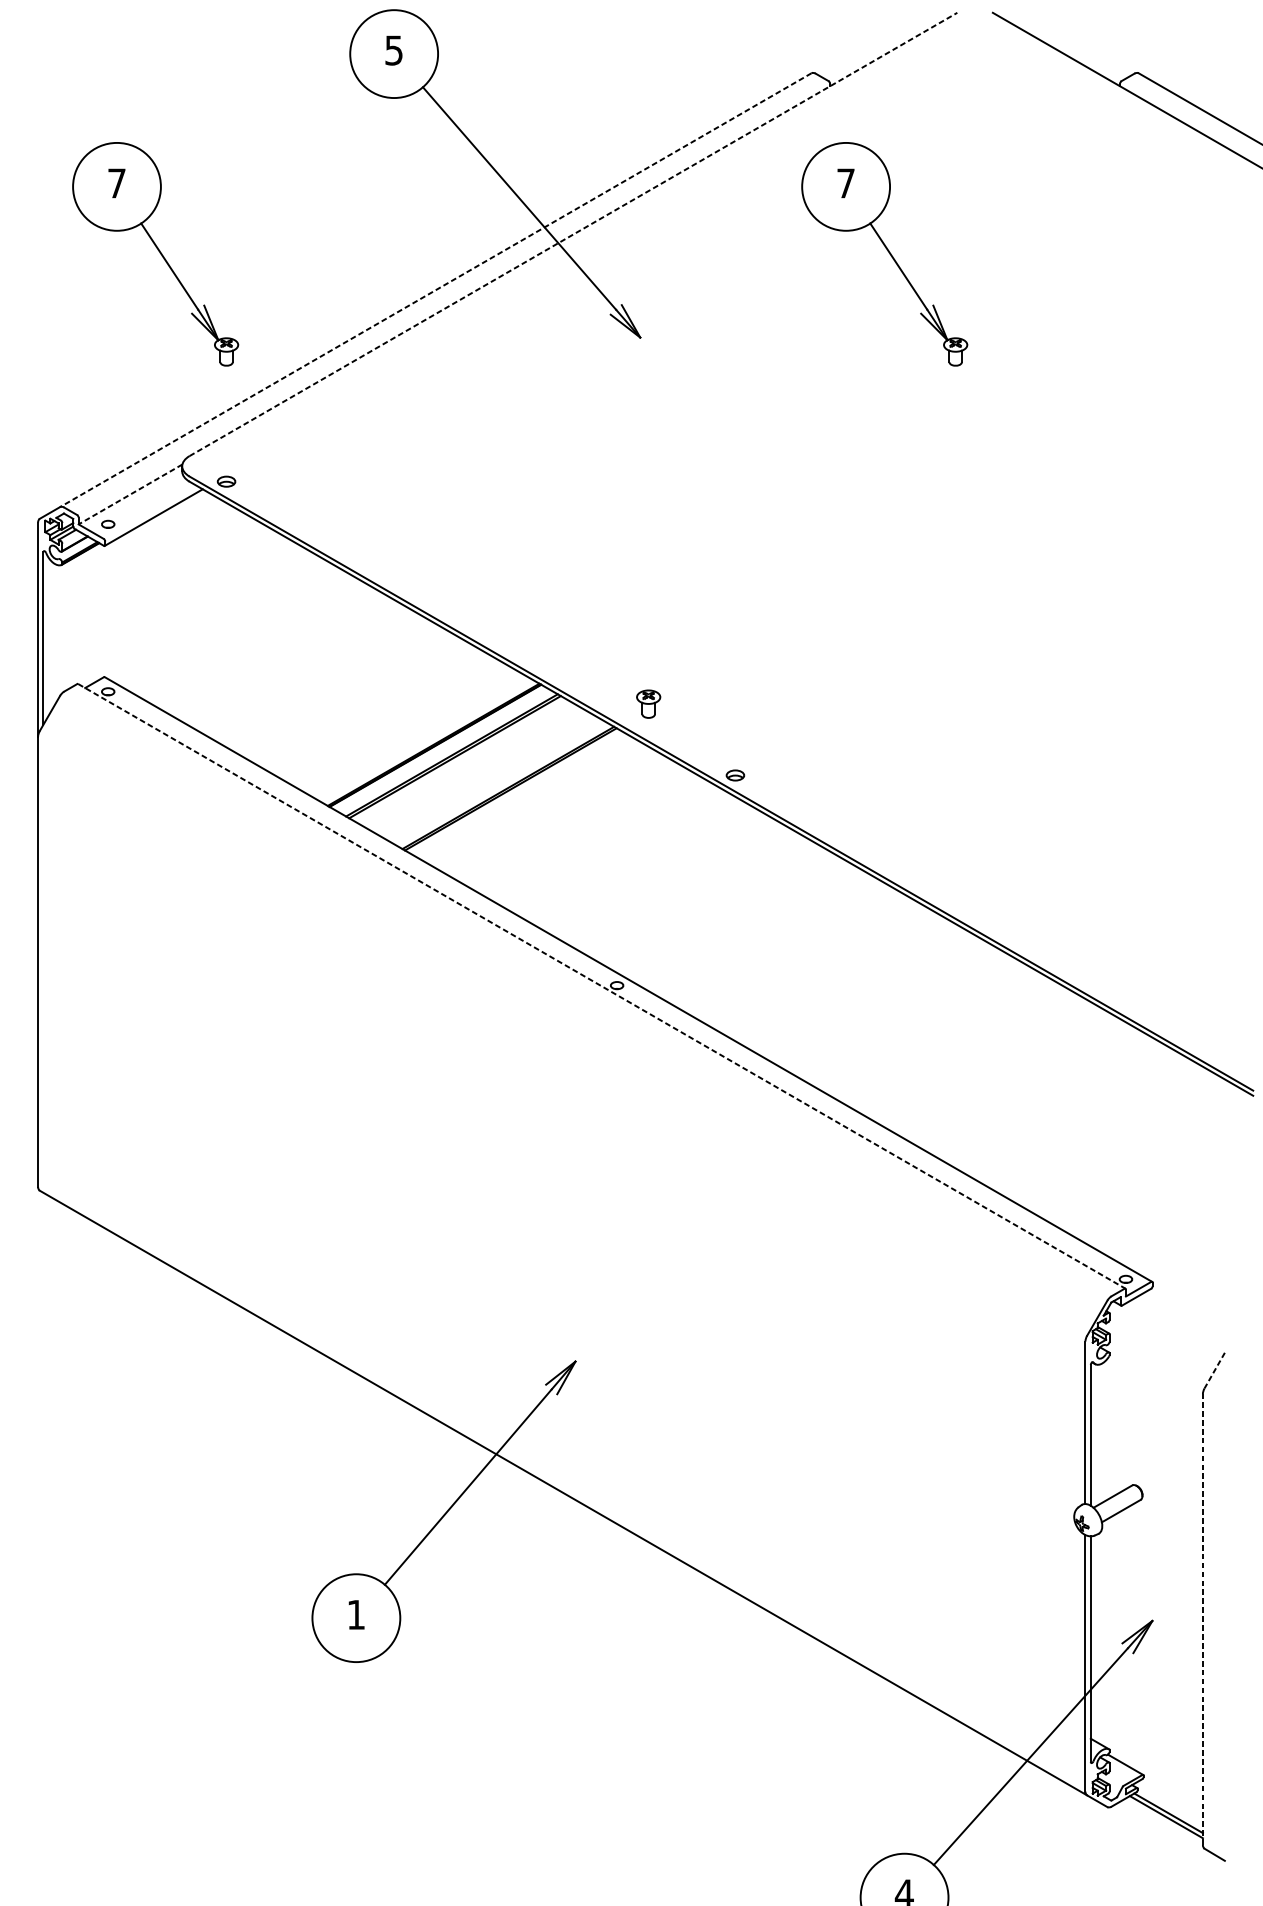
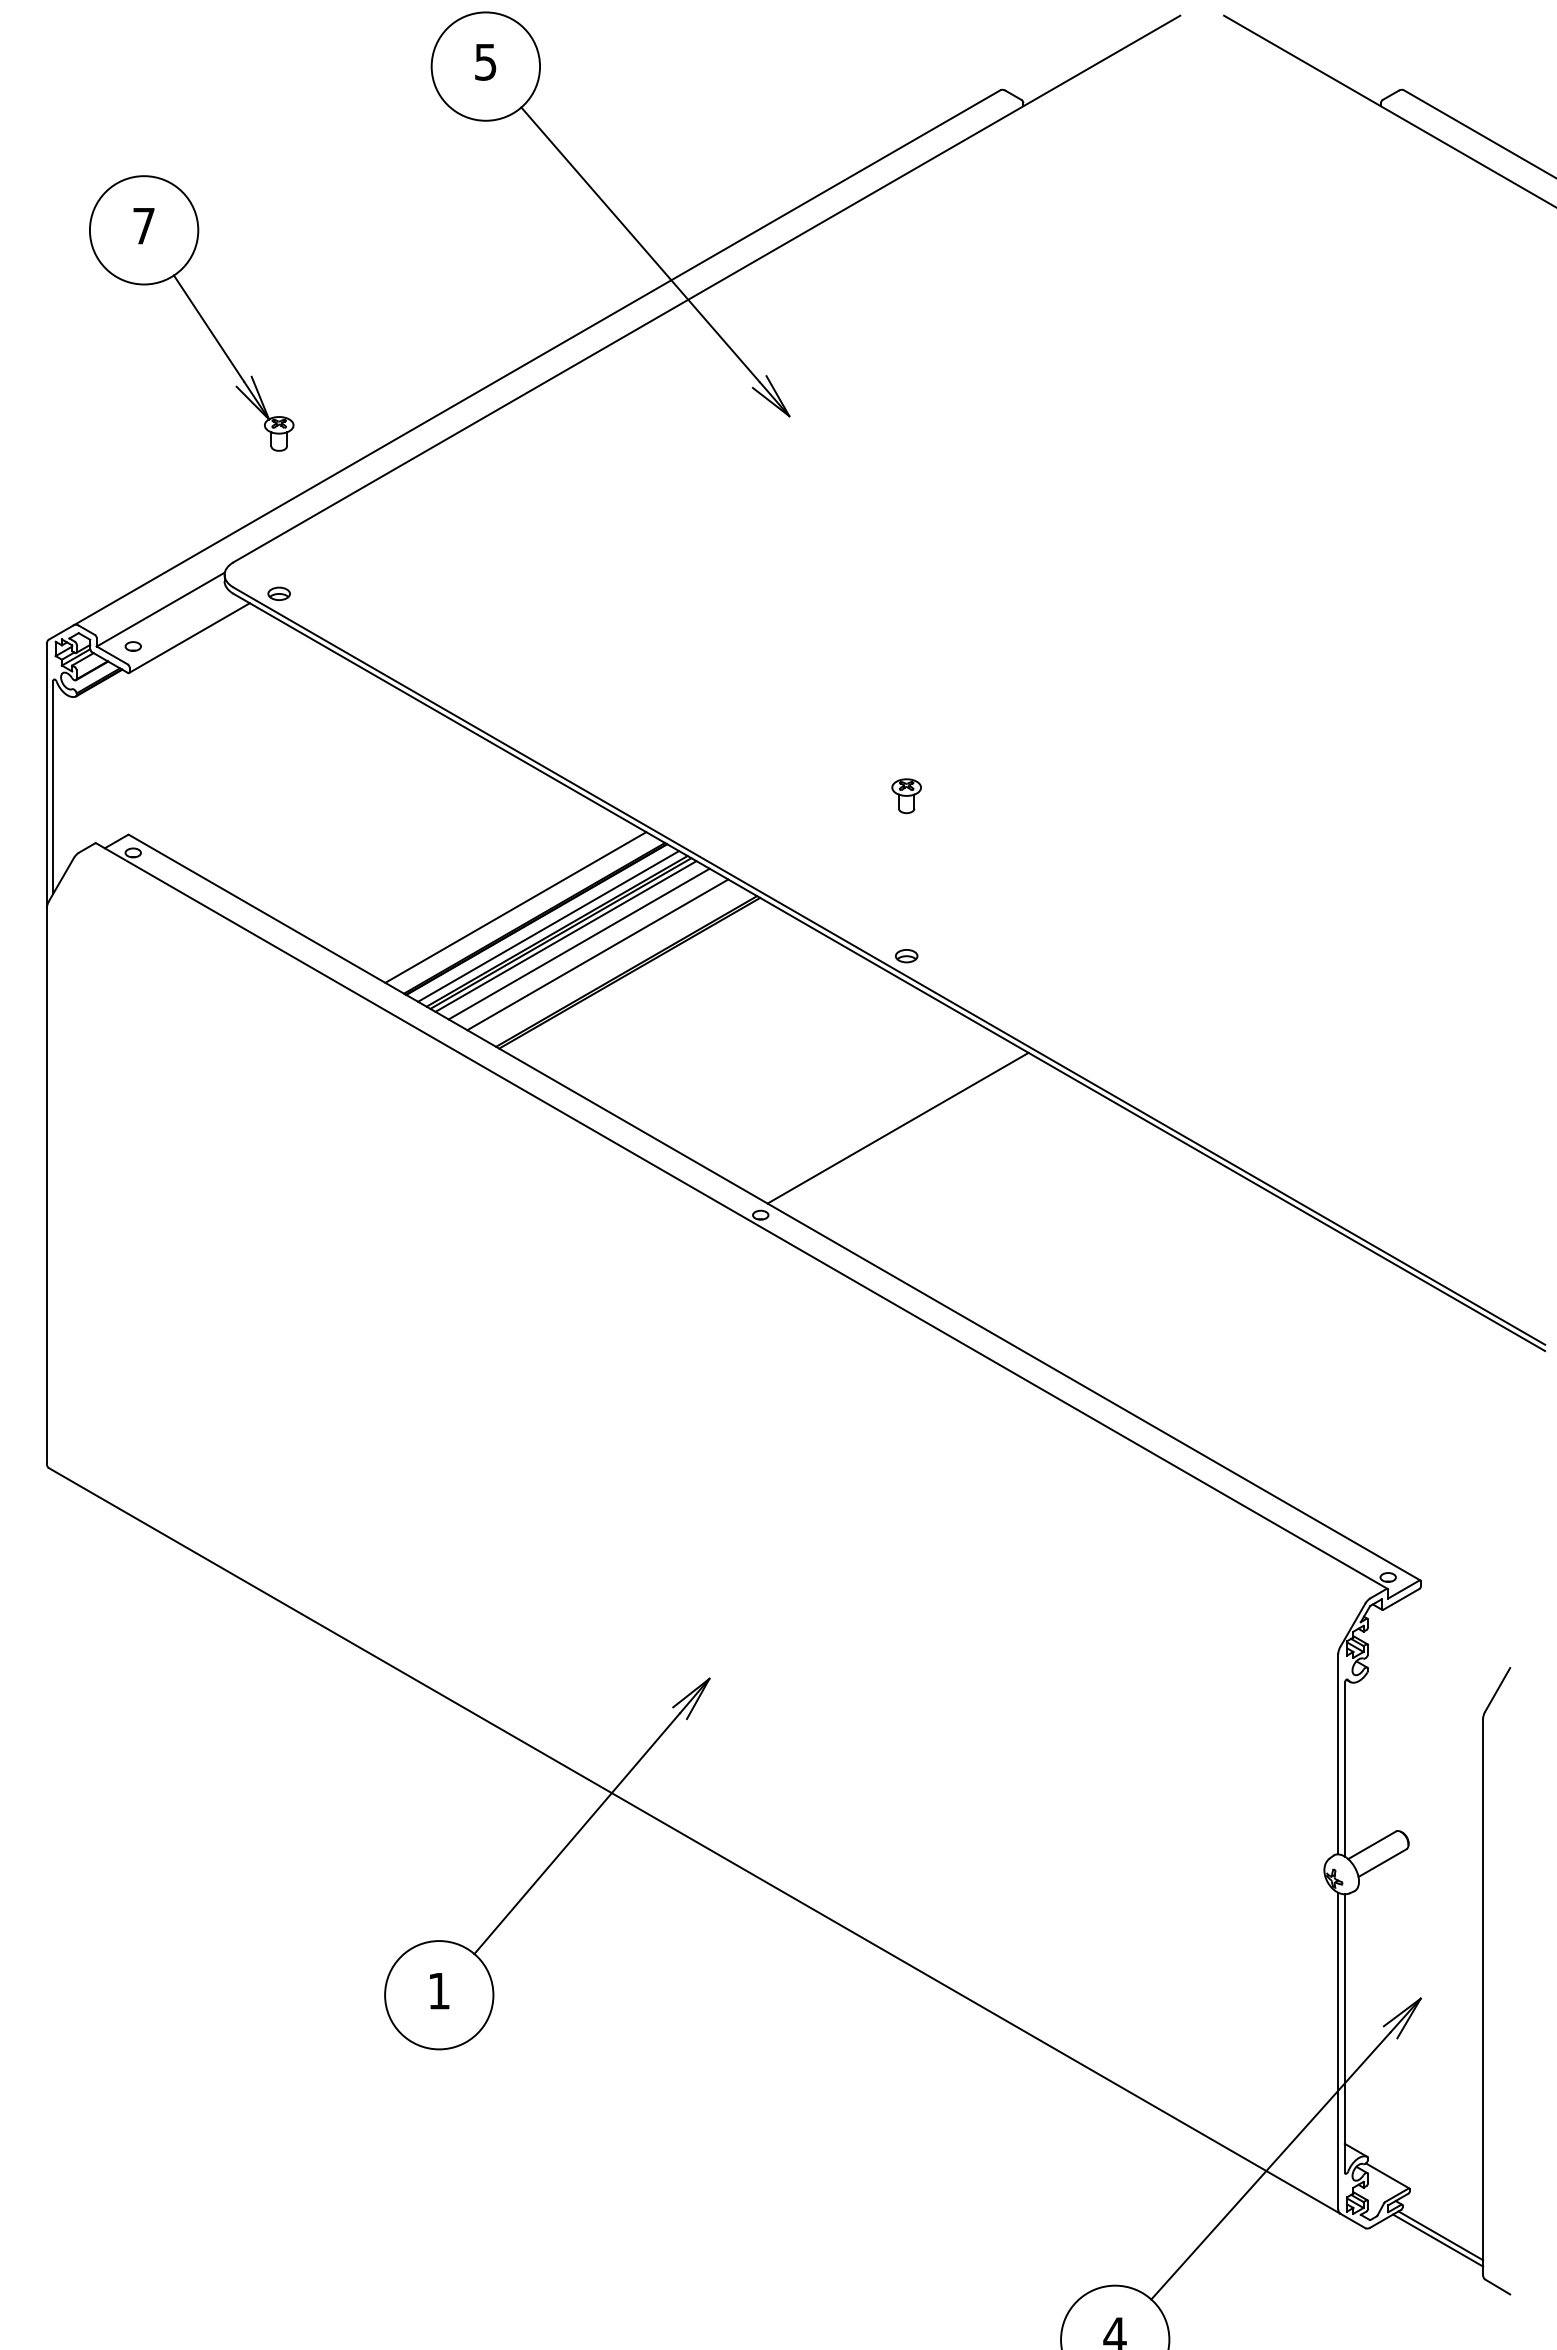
line: (573, 234) -> (706, 289), dashed -> solid
part: (884, 254) -> (1090, 313), removed
line: (436, 290) -> (537, 357), dashed -> solid
line: (130, 494) -> (160, 609), dashed -> solid
part: (648, 704) -> (906, 796), moved
line: (418, 736) -> (515, 907), added
line: (444, 751) -> (548, 926), added
line: (458, 759) -> (565, 936), added
line: (469, 765) -> (578, 943), added
line: (484, 774) -> (597, 954), added
line: (728, 914) -> (897, 1127), added
line: (601, 986) -> (741, 1216), dashed -> solid
line: (1214, 1371) -> (1497, 1690), dashed -> solid
line: (1203, 1619) -> (1483, 1996), dashed -> solid

